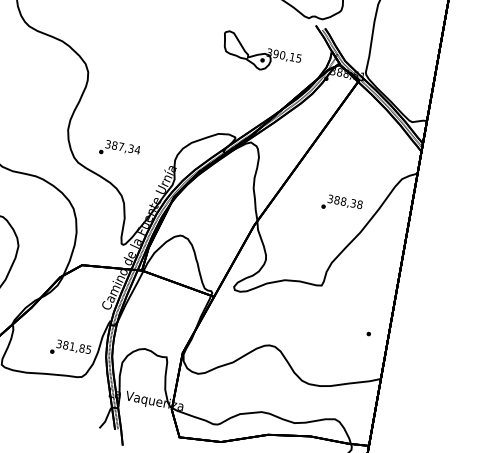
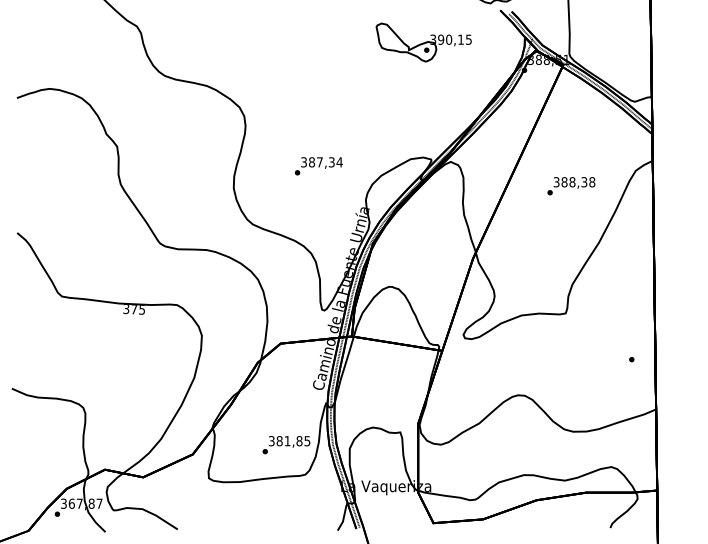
part: (261, 53) -> (423, 42), moved
text: (119, 150) -> (318, 166), moved
text: (342, 204) -> (571, 186), moved

